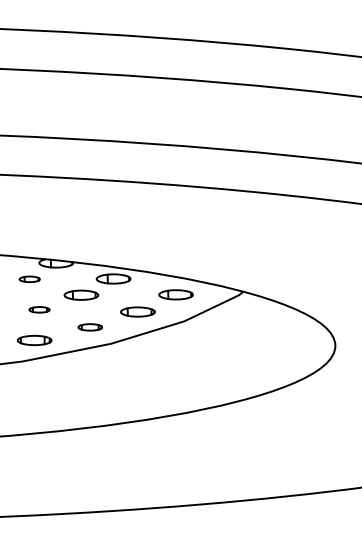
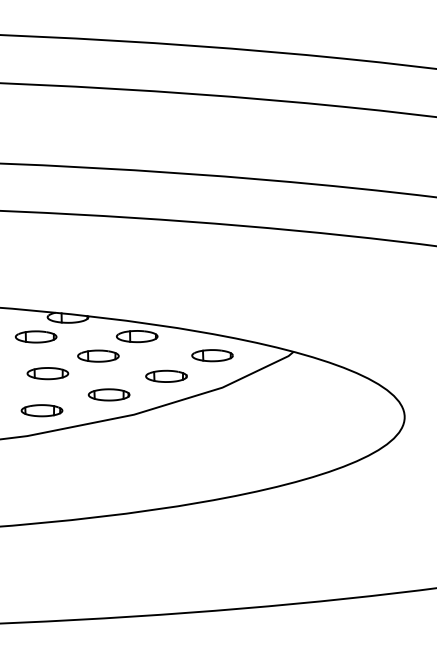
part: (29, 278) -> (35, 336), size x1.67
part: (39, 309) -> (47, 373), size x1.67
part: (89, 327) -> (108, 394), size x1.43

